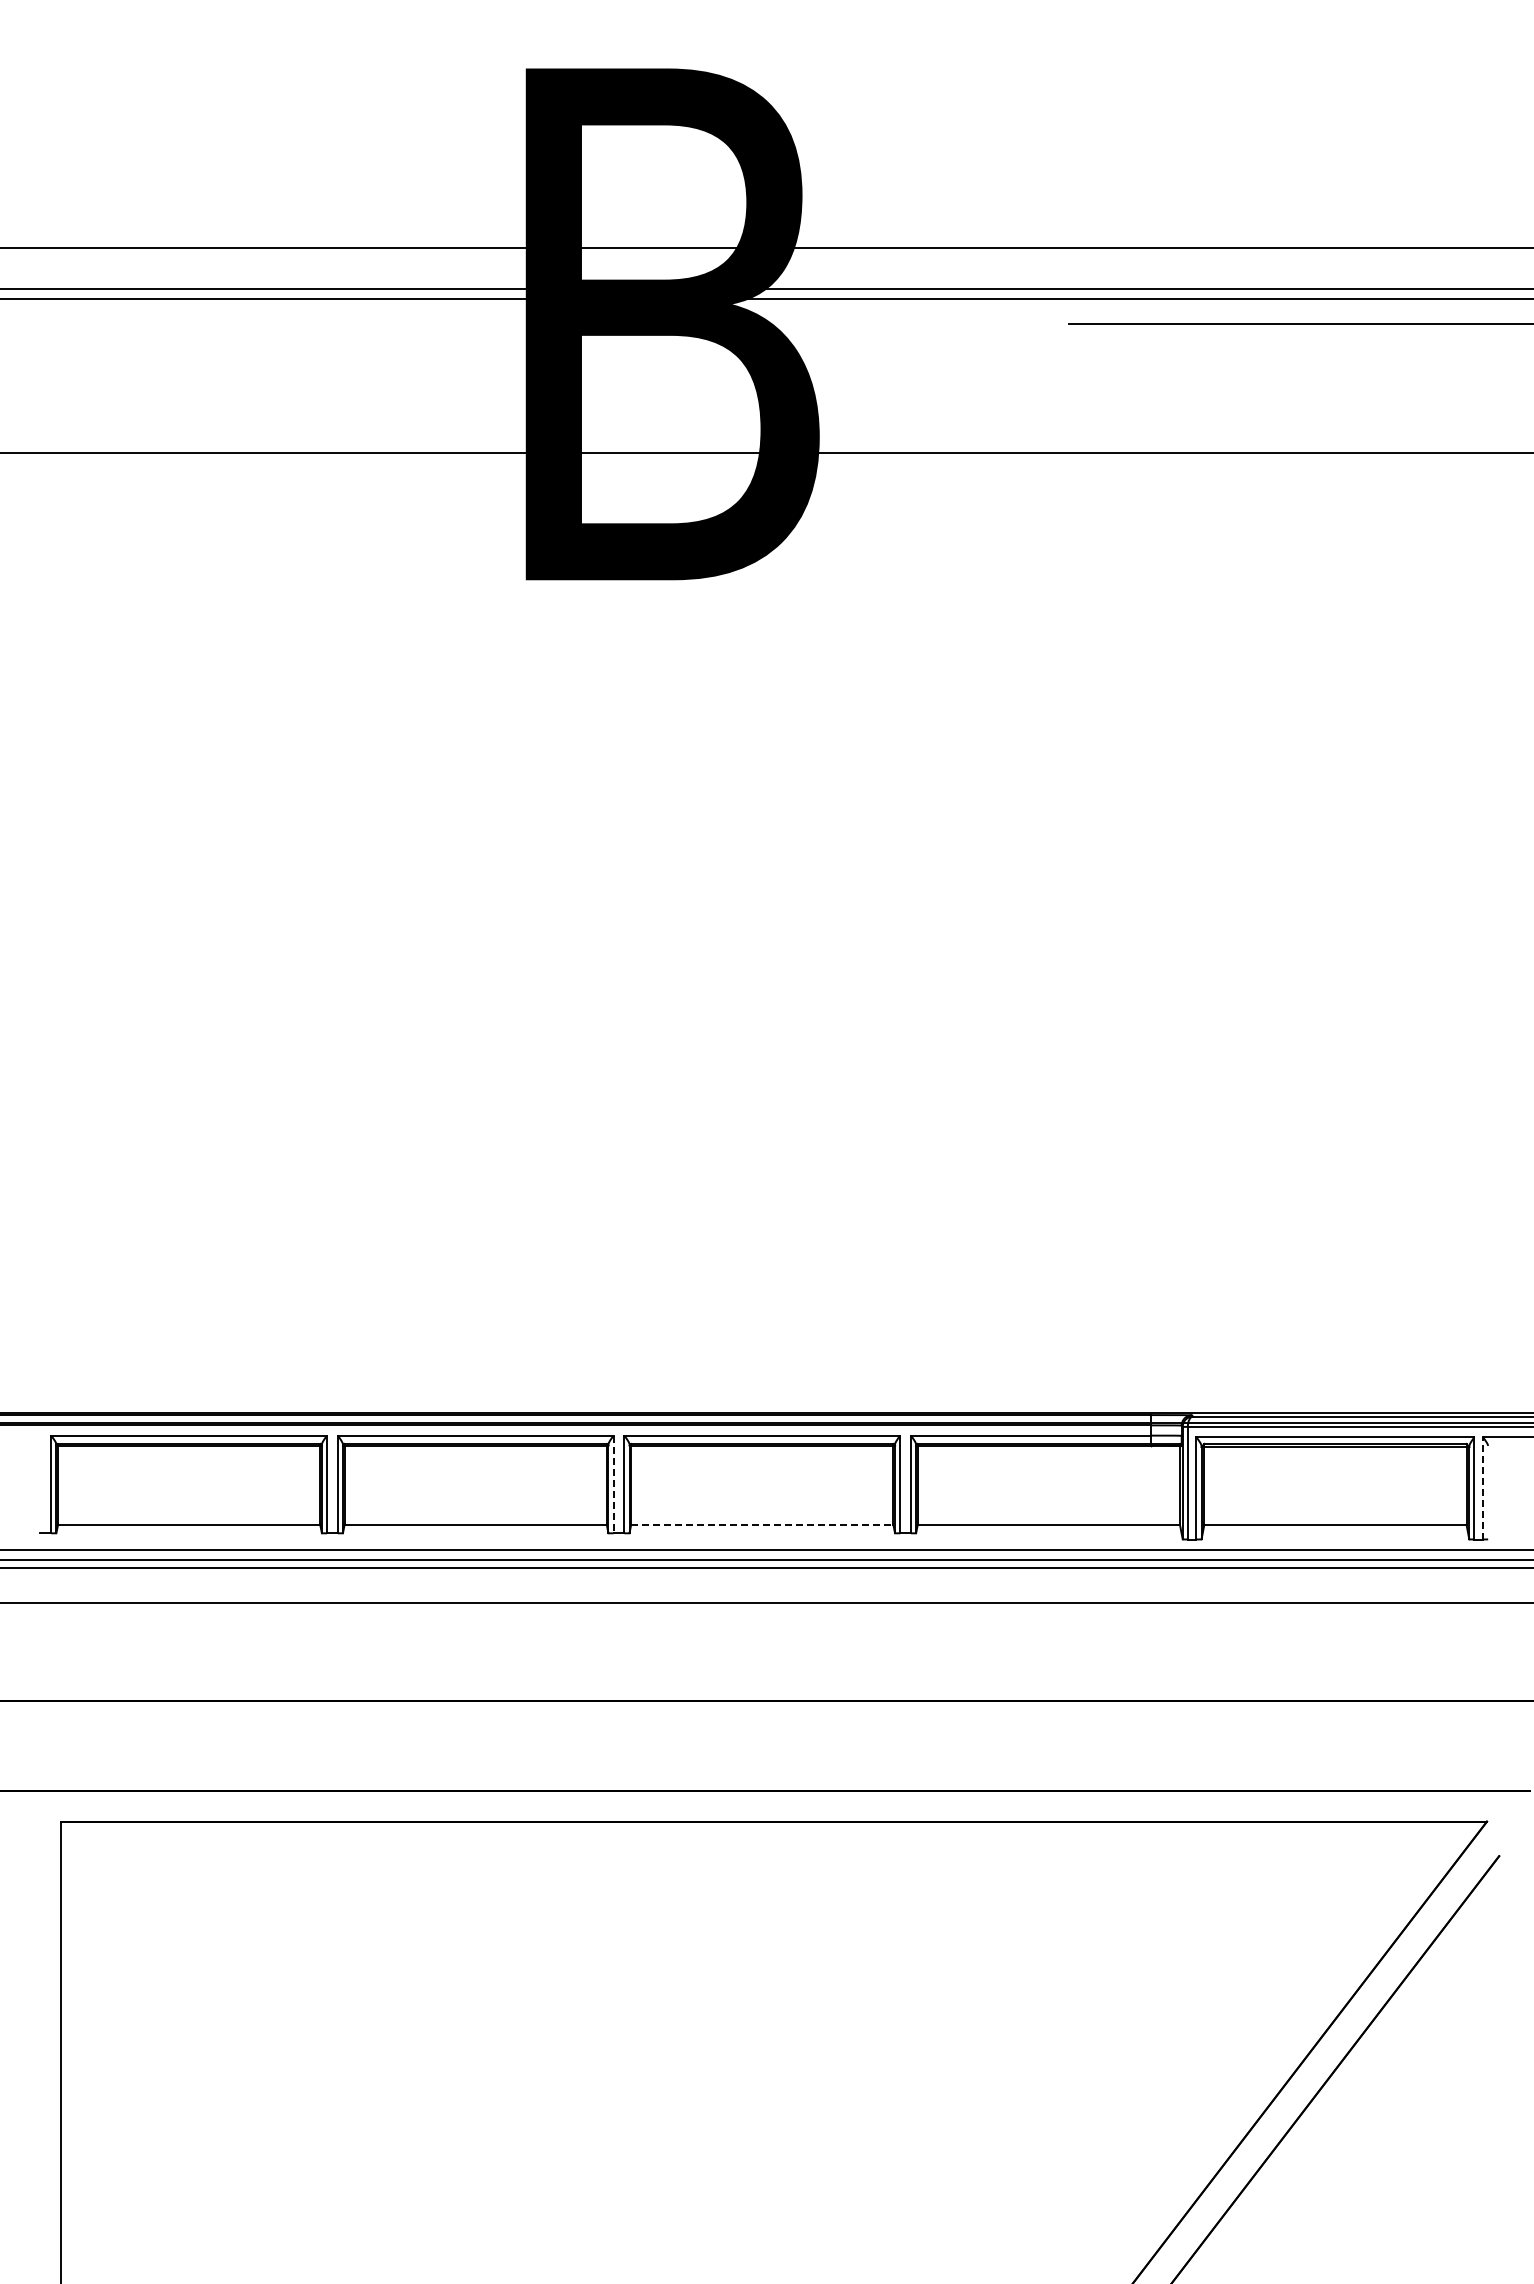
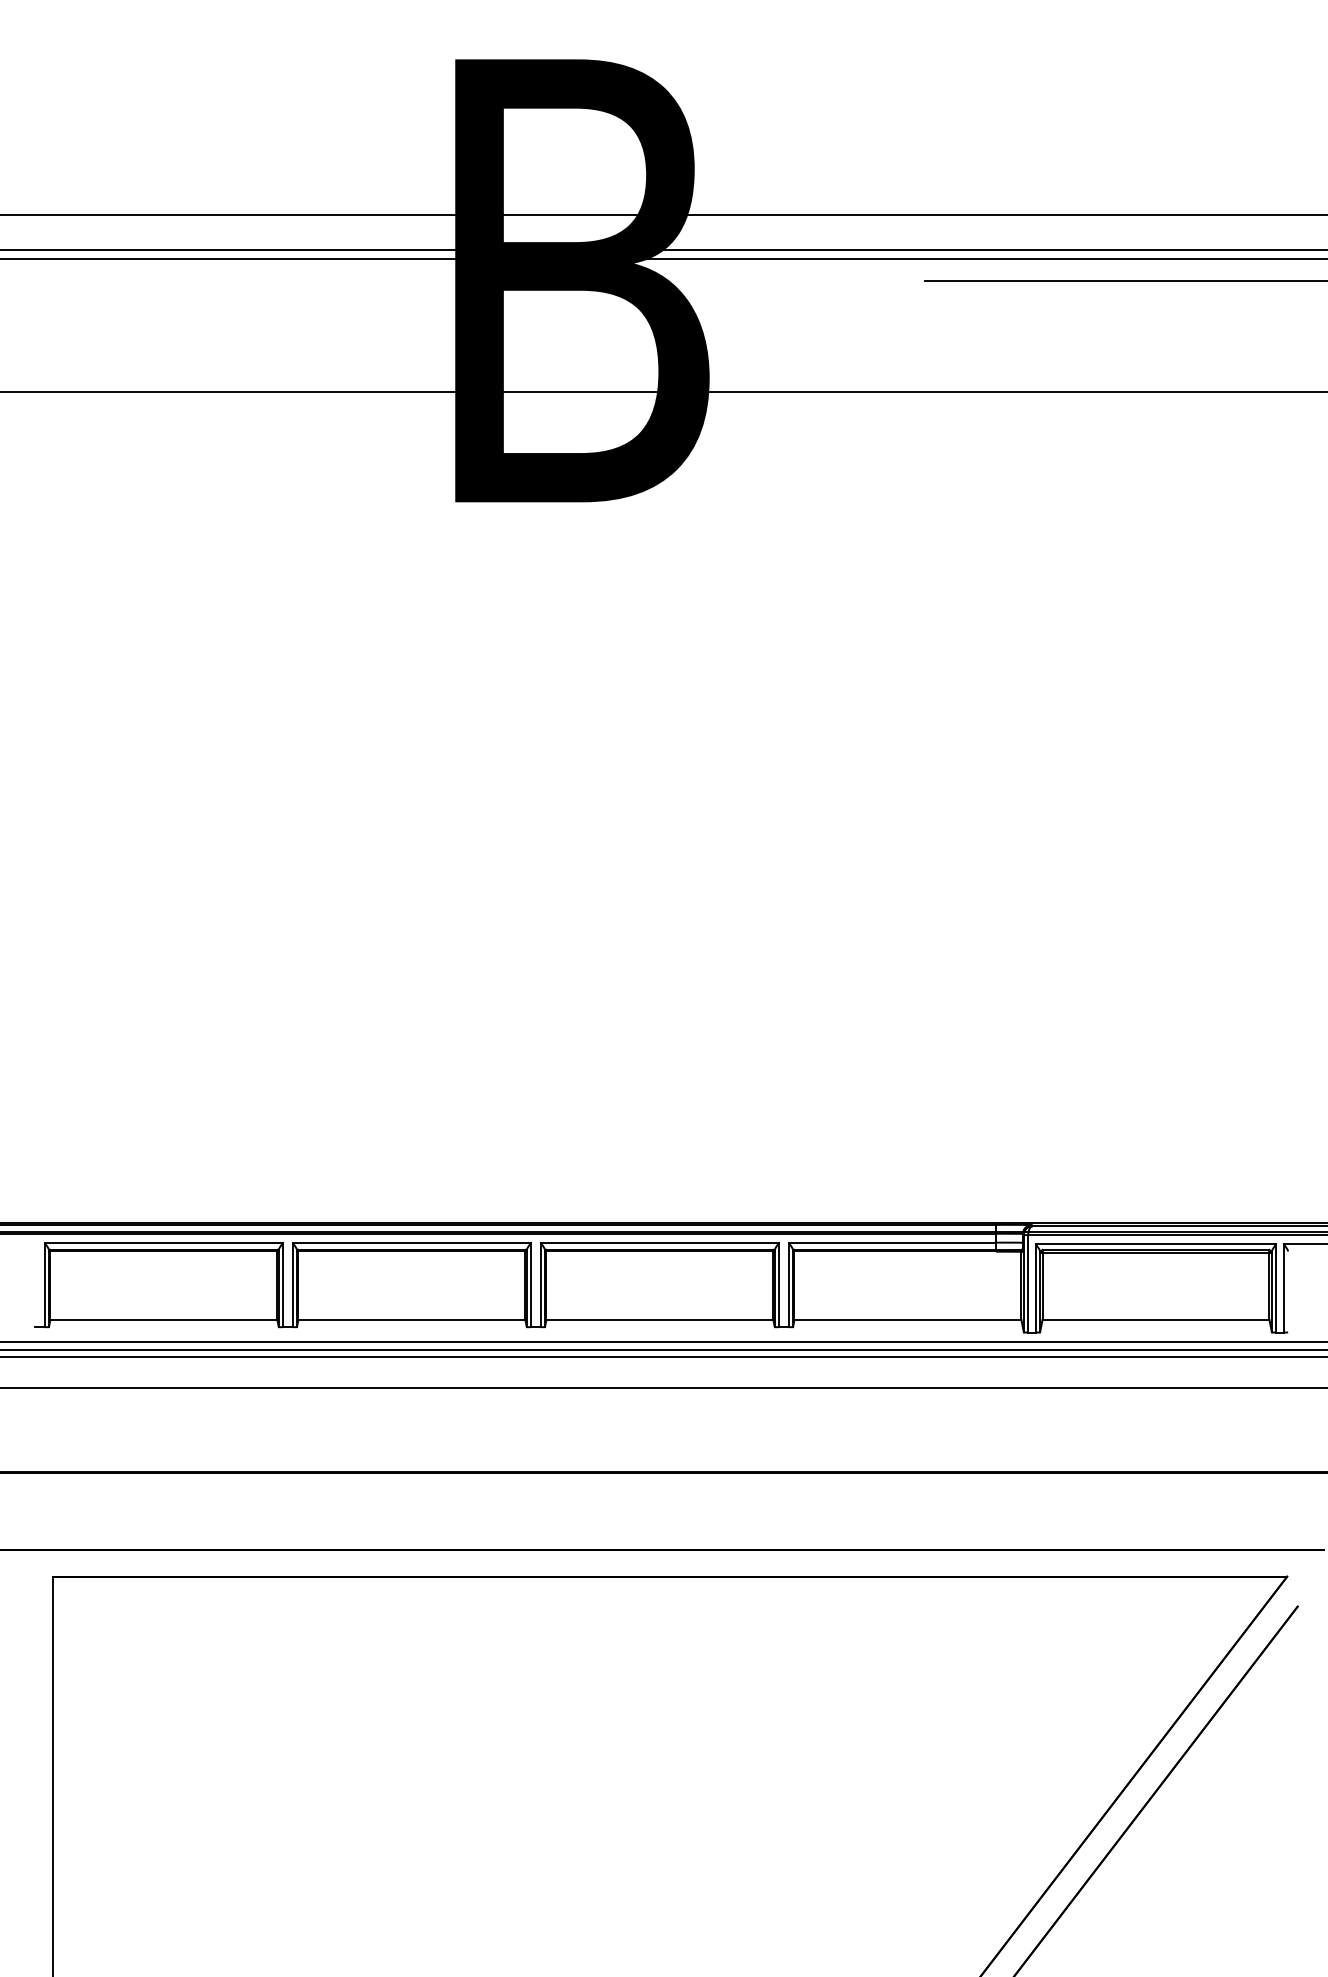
line: (613, 1484) -> (531, 1284), dashed -> solid
line: (1483, 1487) -> (1284, 1287), dashed -> solid
line: (762, 1524) -> (660, 1319), dashed -> solid

